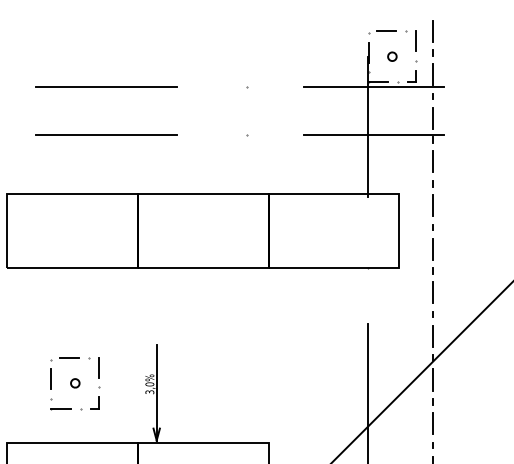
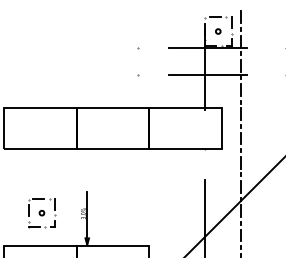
line: (106, 87) -> (59, 48), removed
line: (106, 135) -> (59, 75), removed

